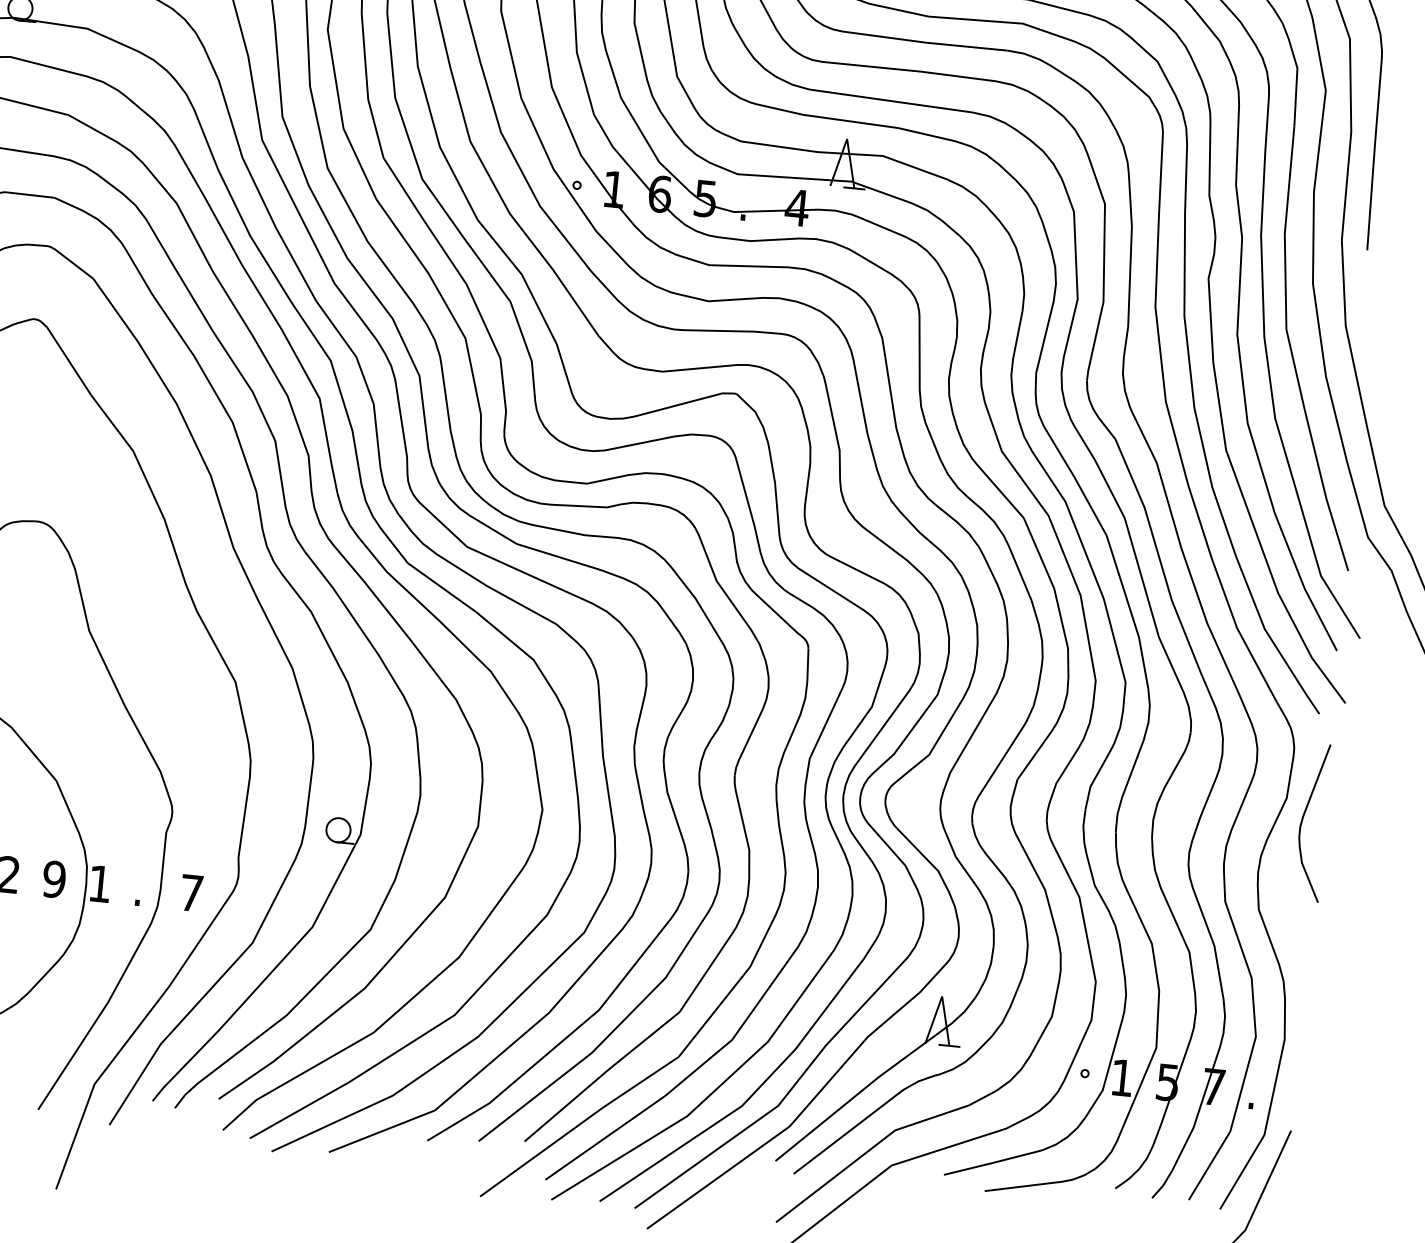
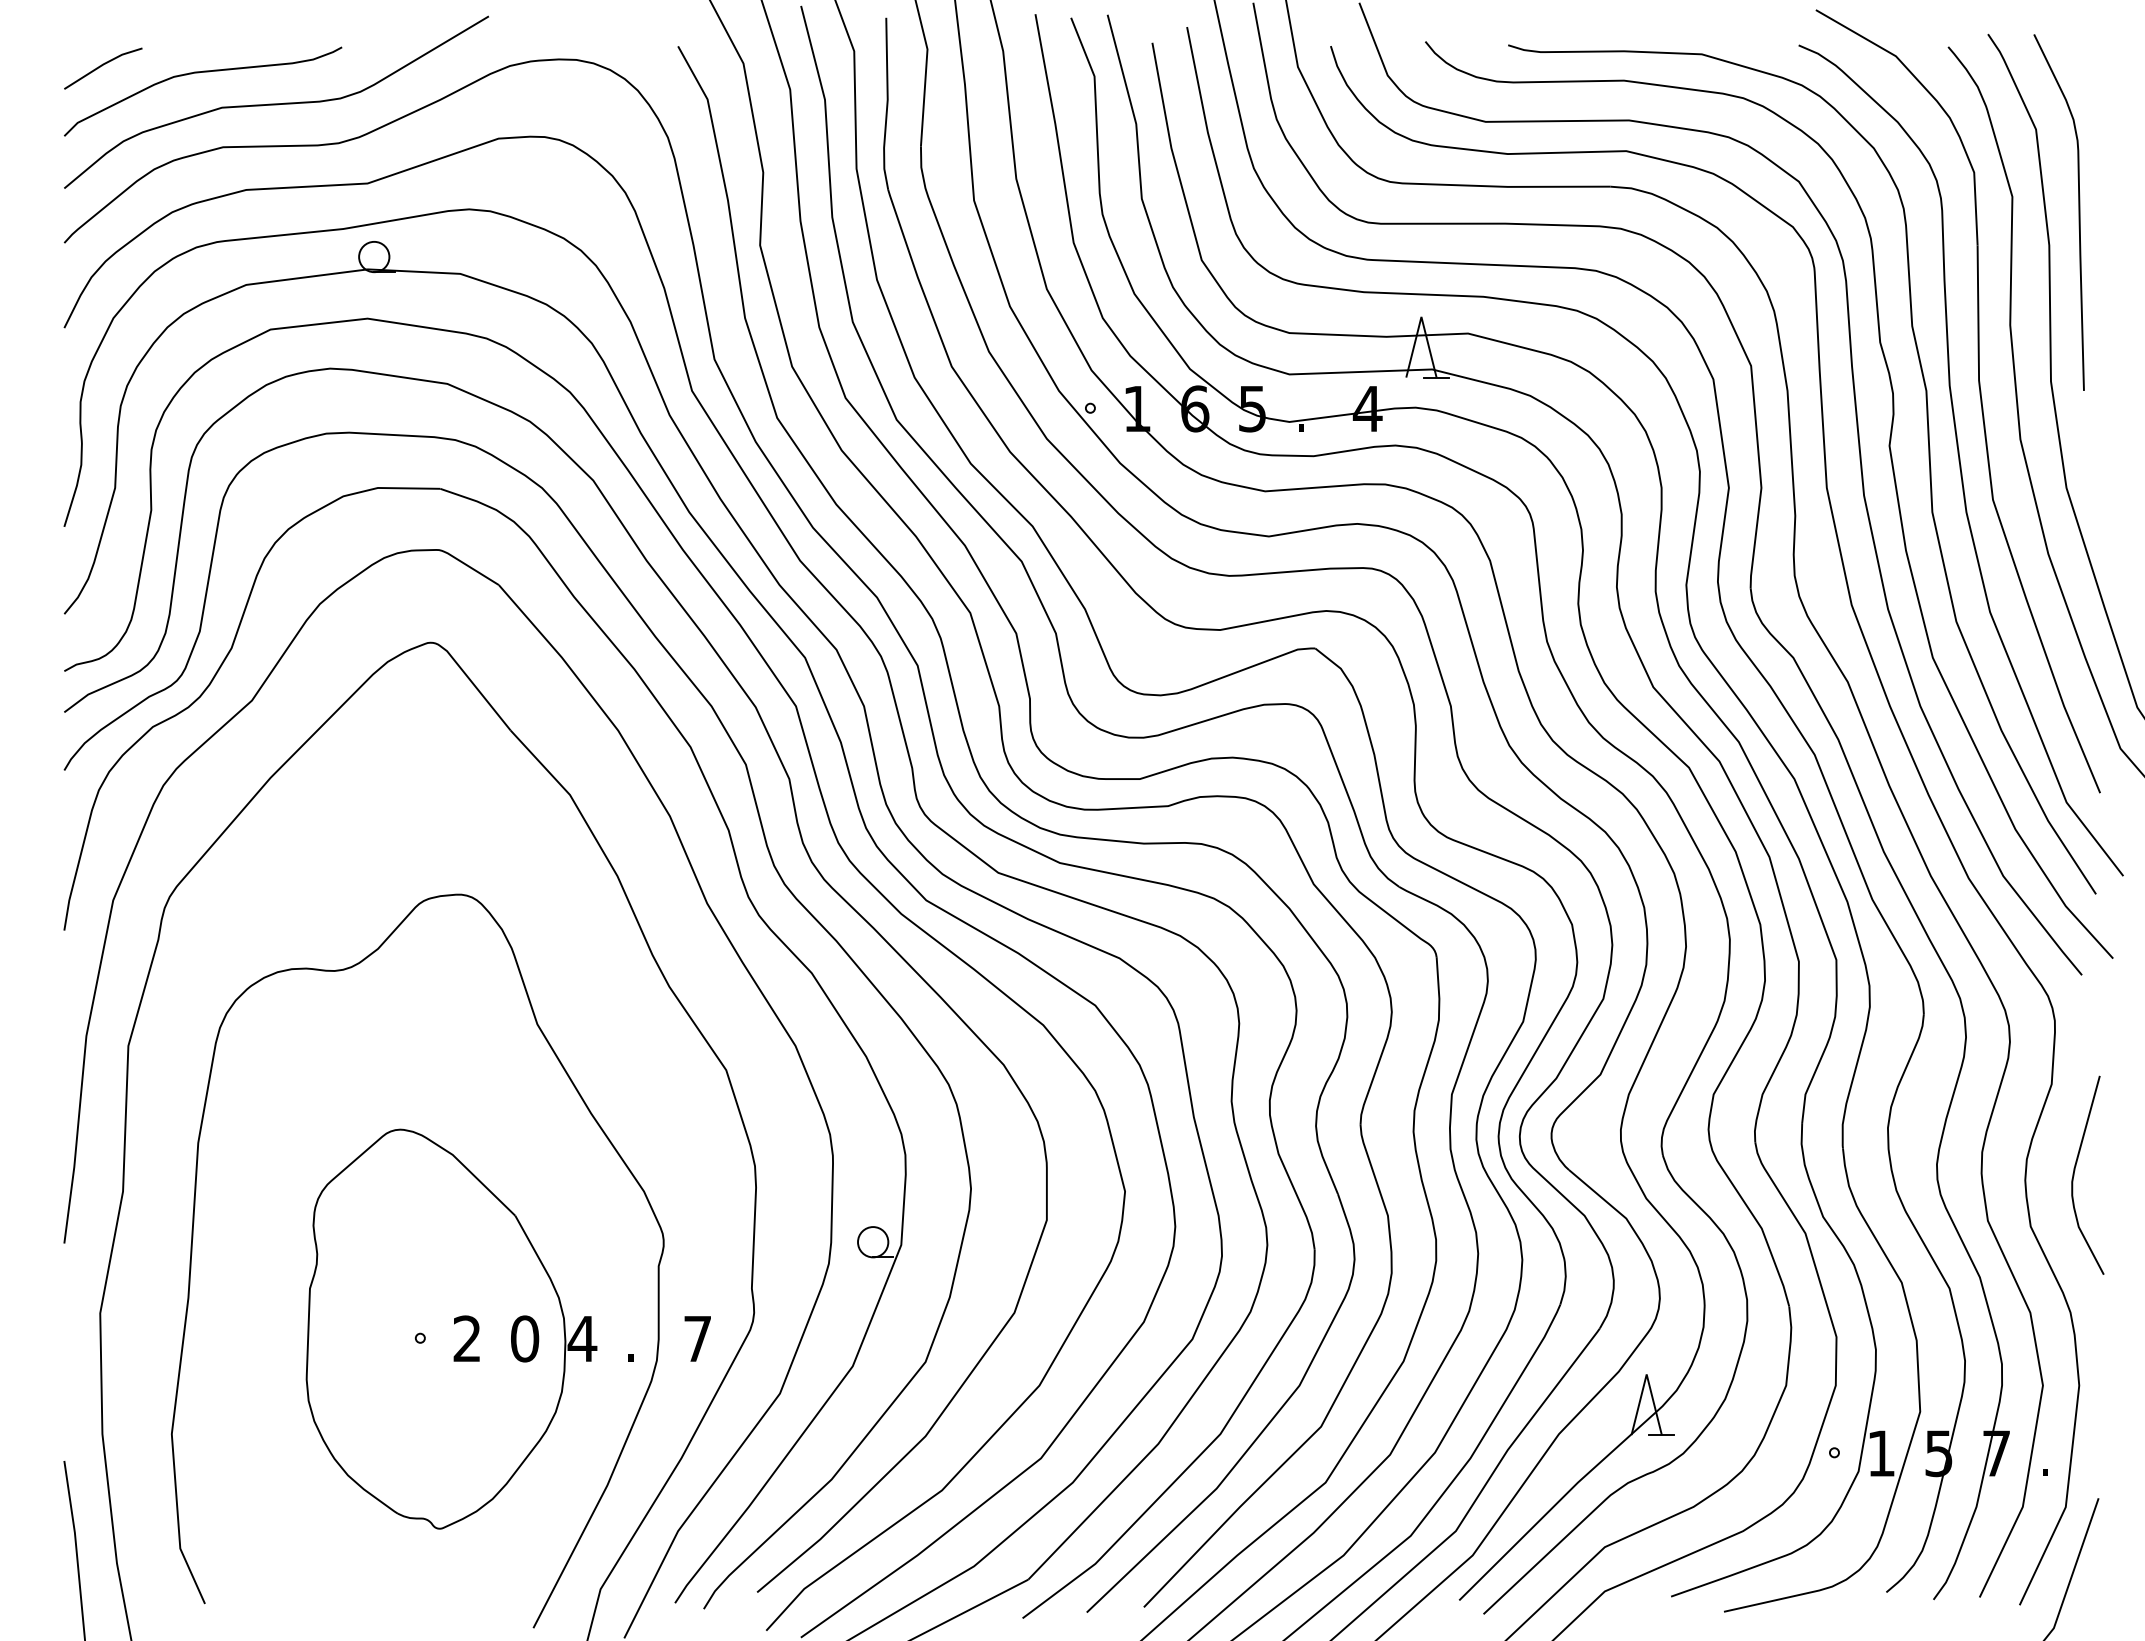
curve: (1303, 817) -> (2075, 1170), moved
text: (54, 879) -> (524, 1338), 9 -> 0
text: (100, 883) -> (582, 1338), 1 -> 4

